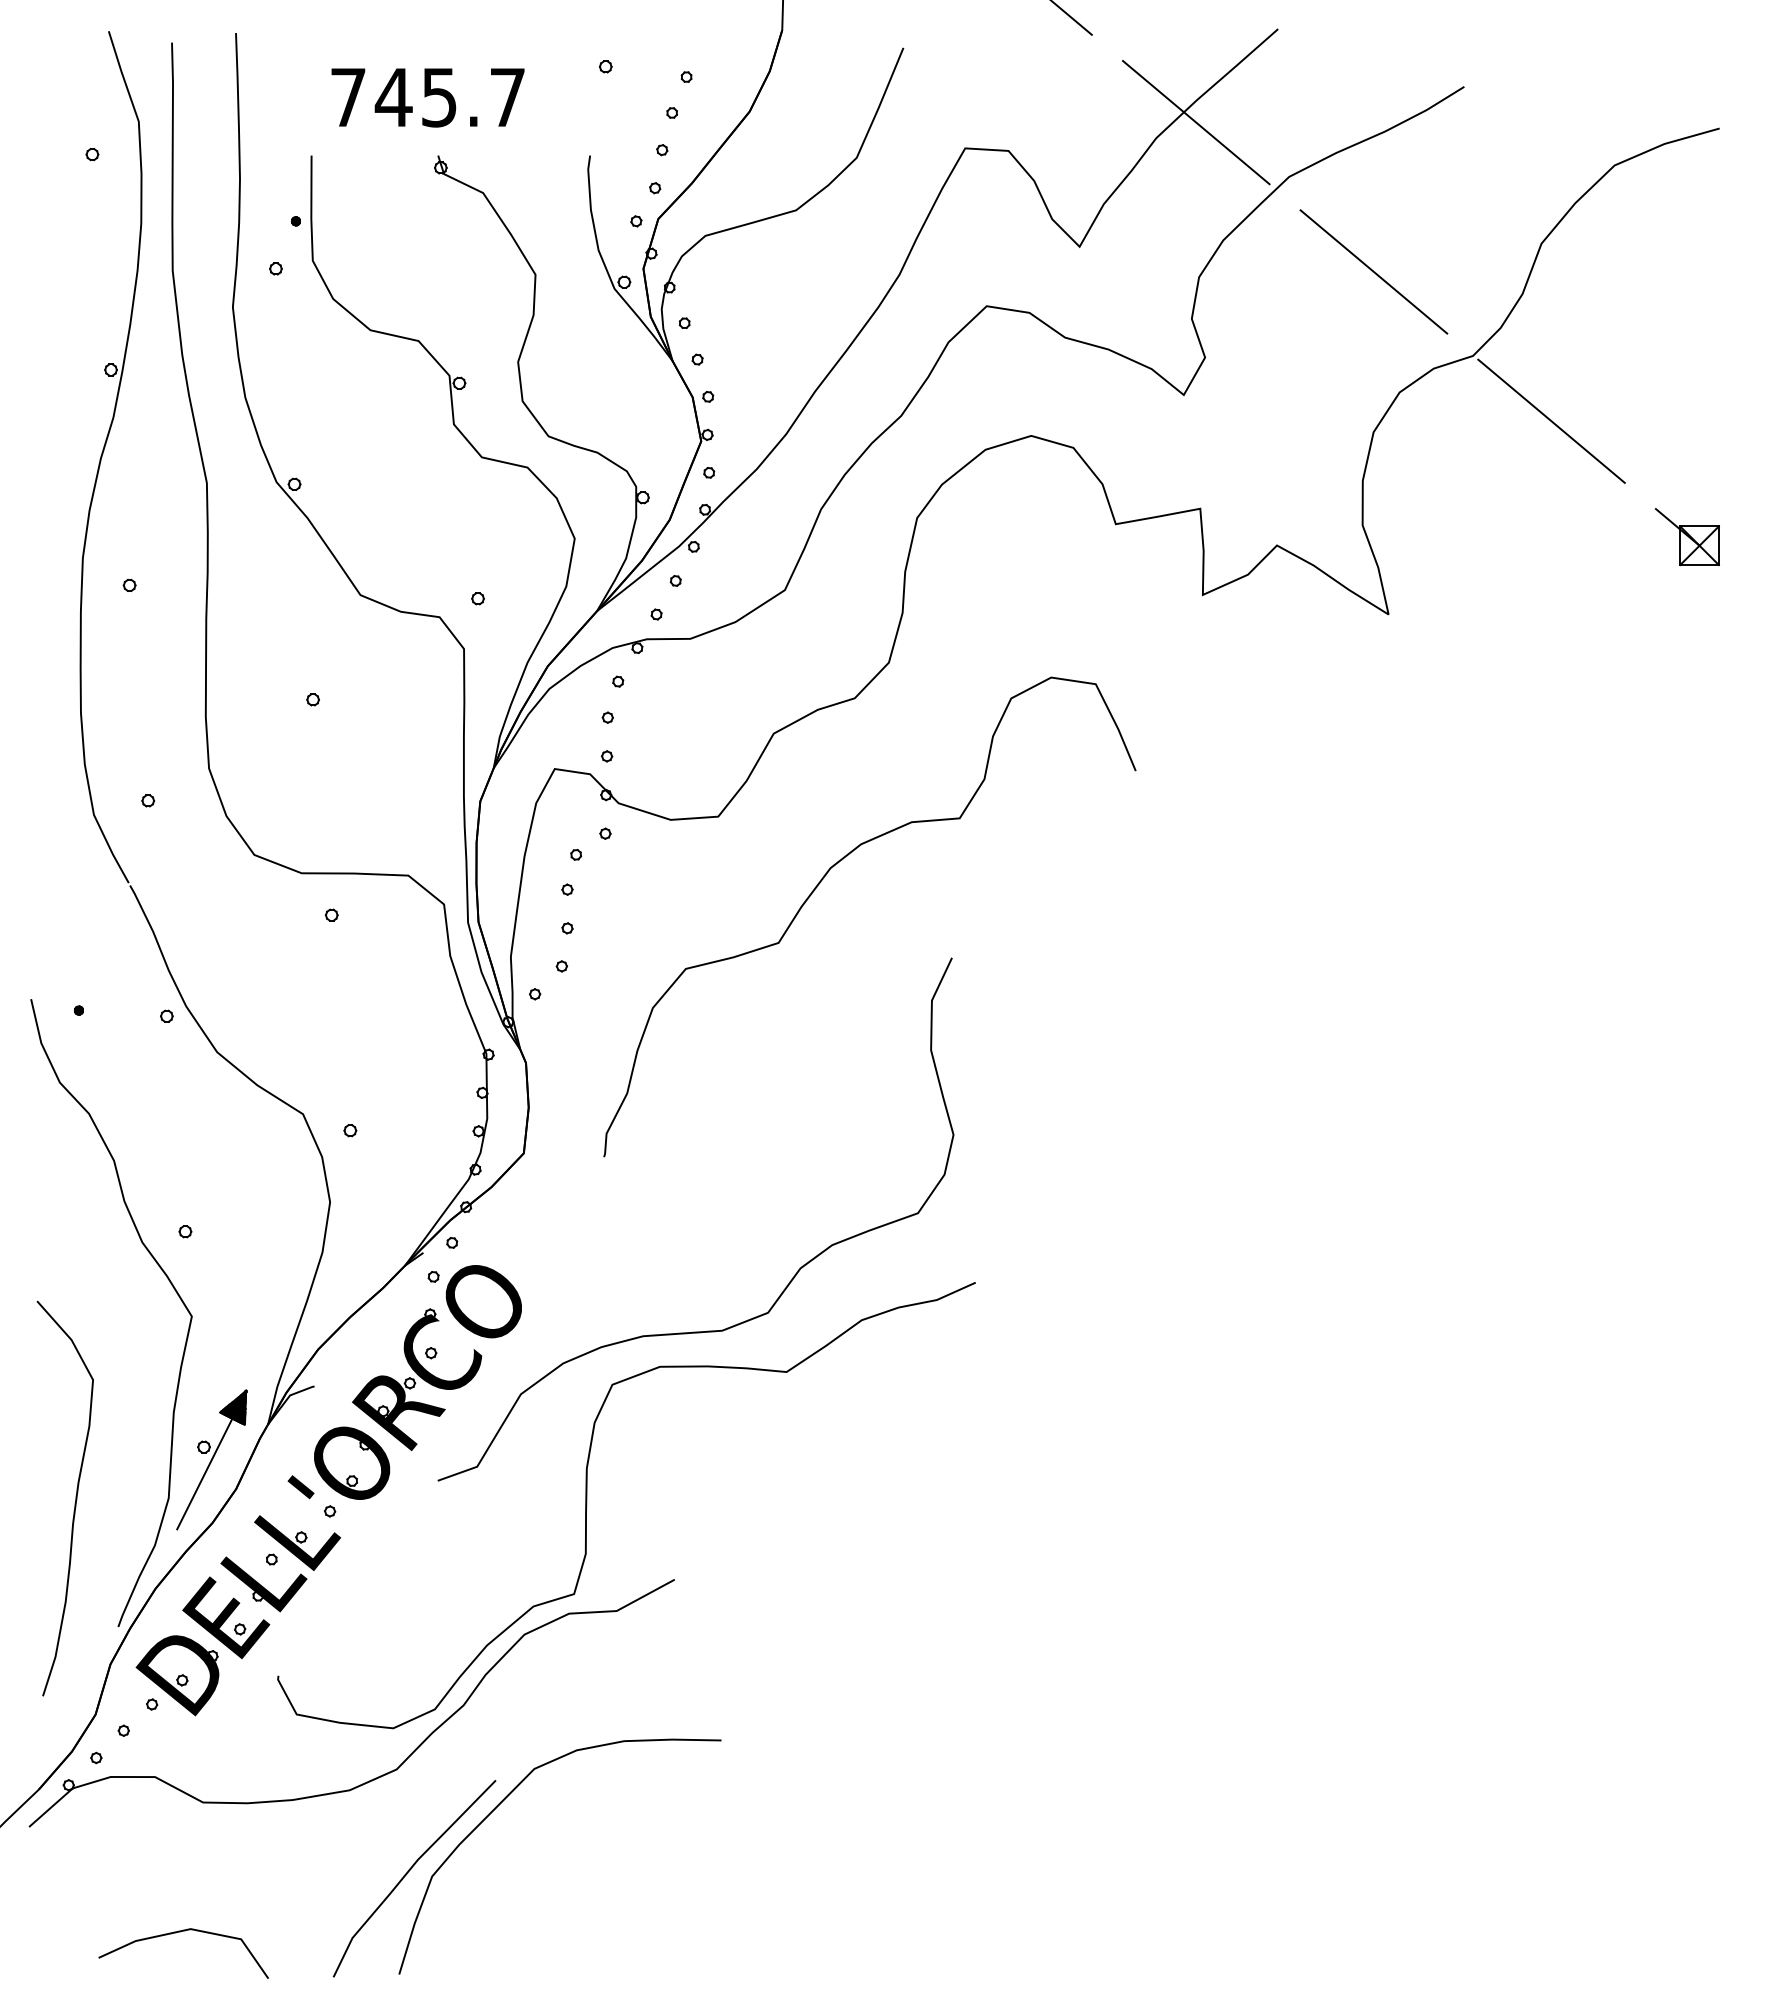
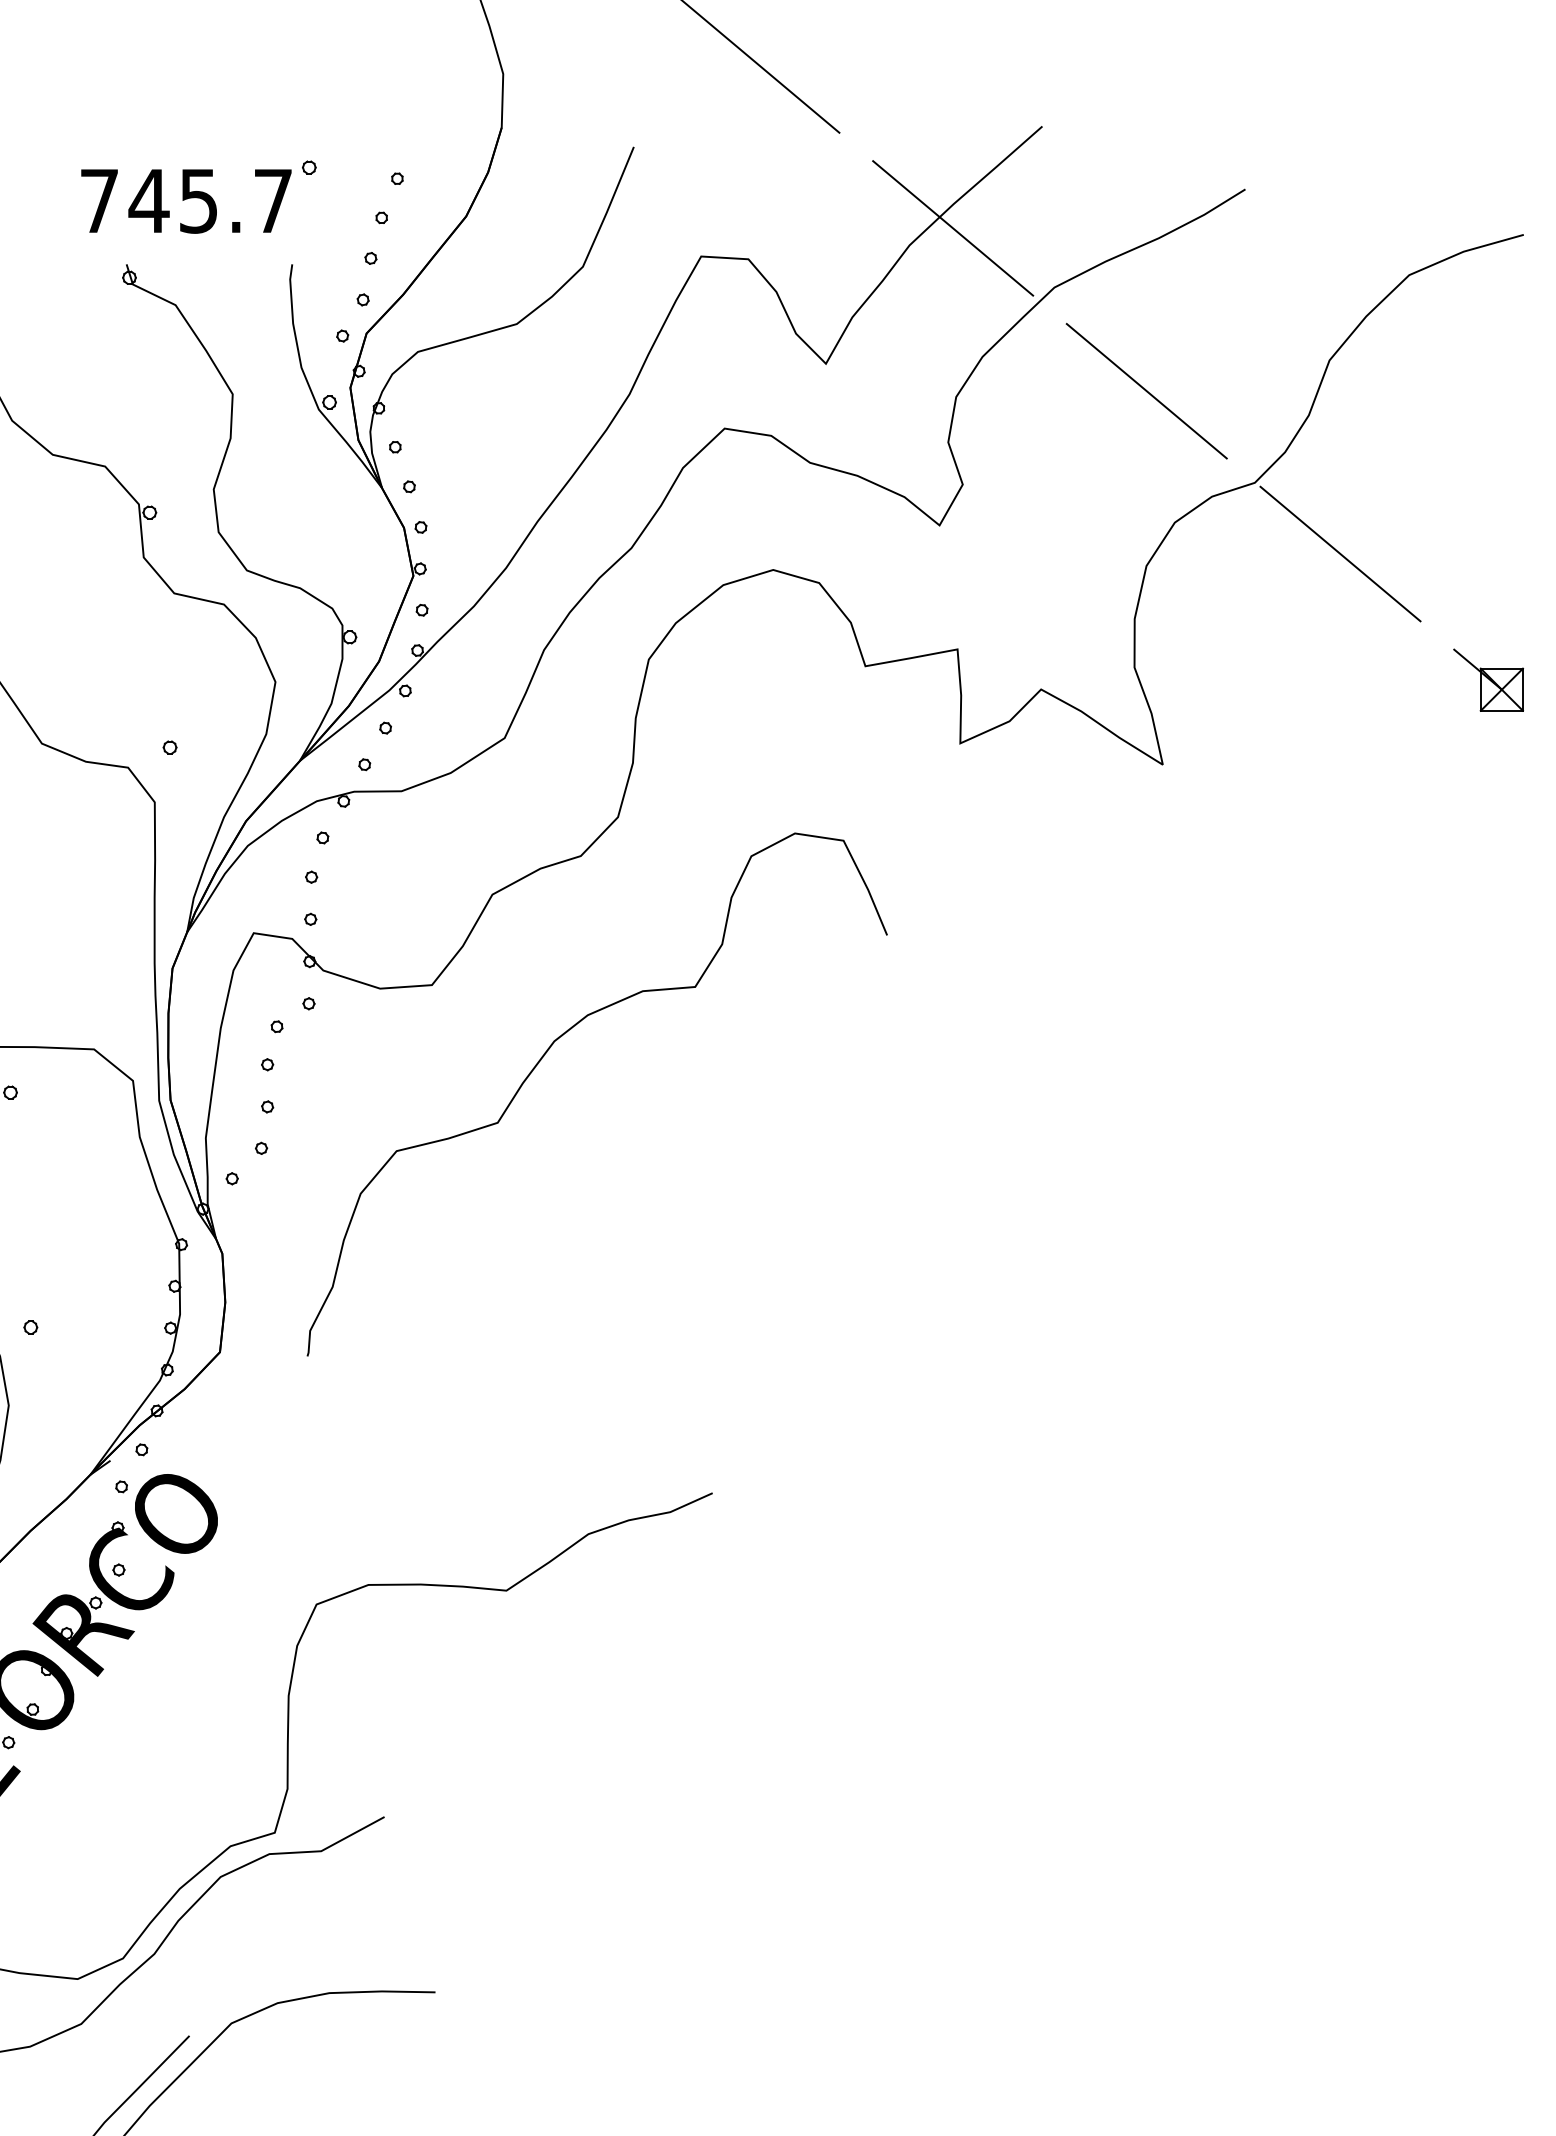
text: (427, 97) -> (185, 201), moved
curve: (706, 1330) -> (419, 1545), removed

